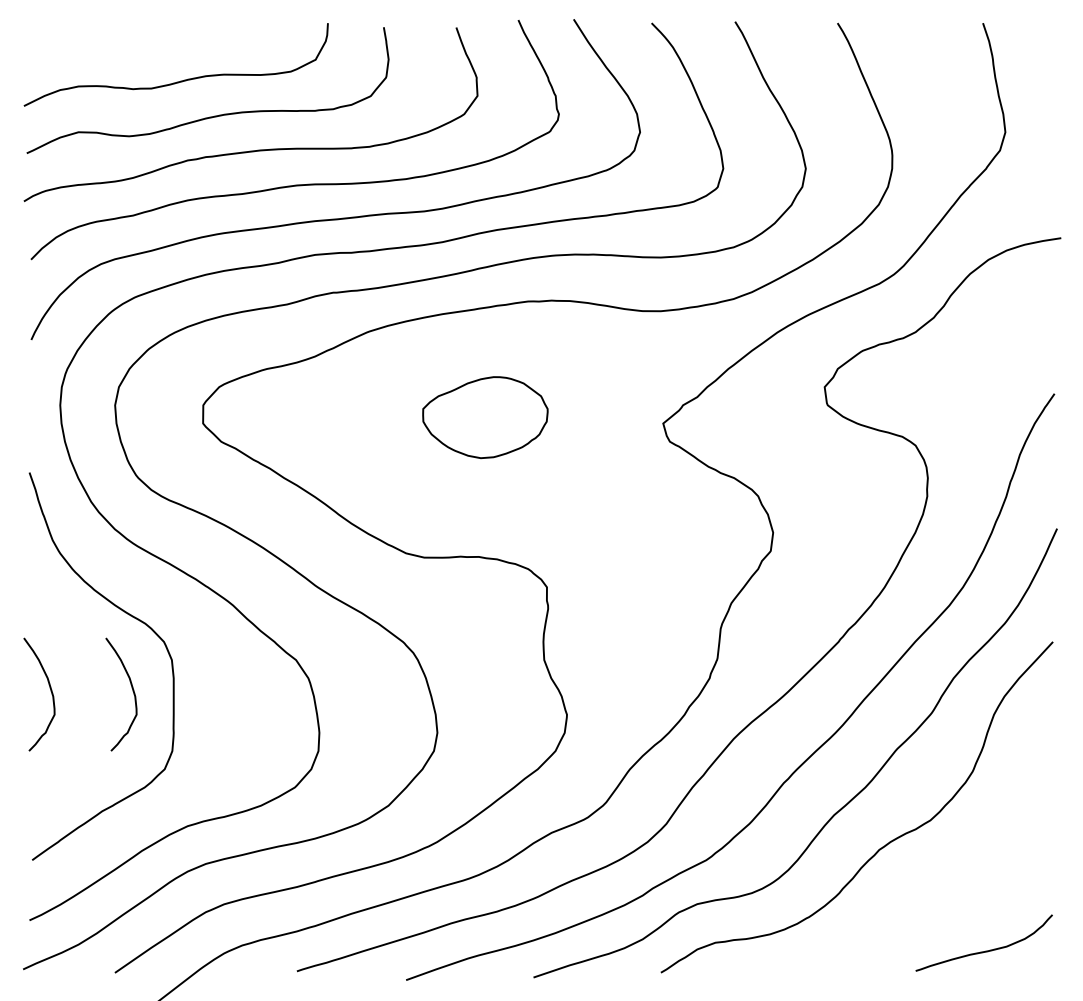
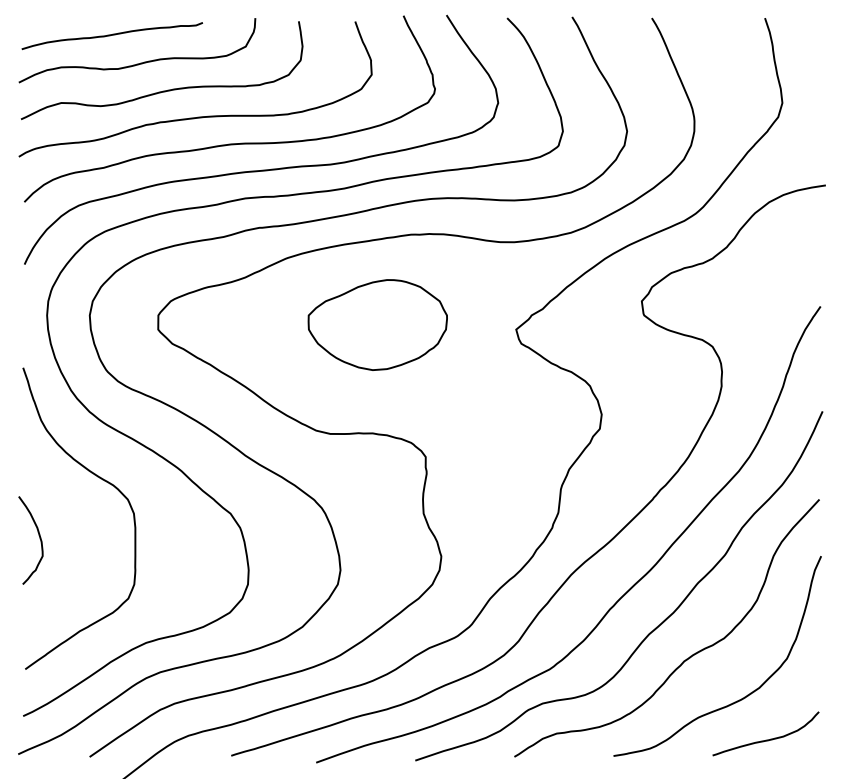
curve: (143, 45) -> (111, 35), added
part: (485, 417) -> (377, 324), size x1.43
curve: (132, 691) -> (103, 538), removed
curve: (949, 899) -> (738, 699), added

